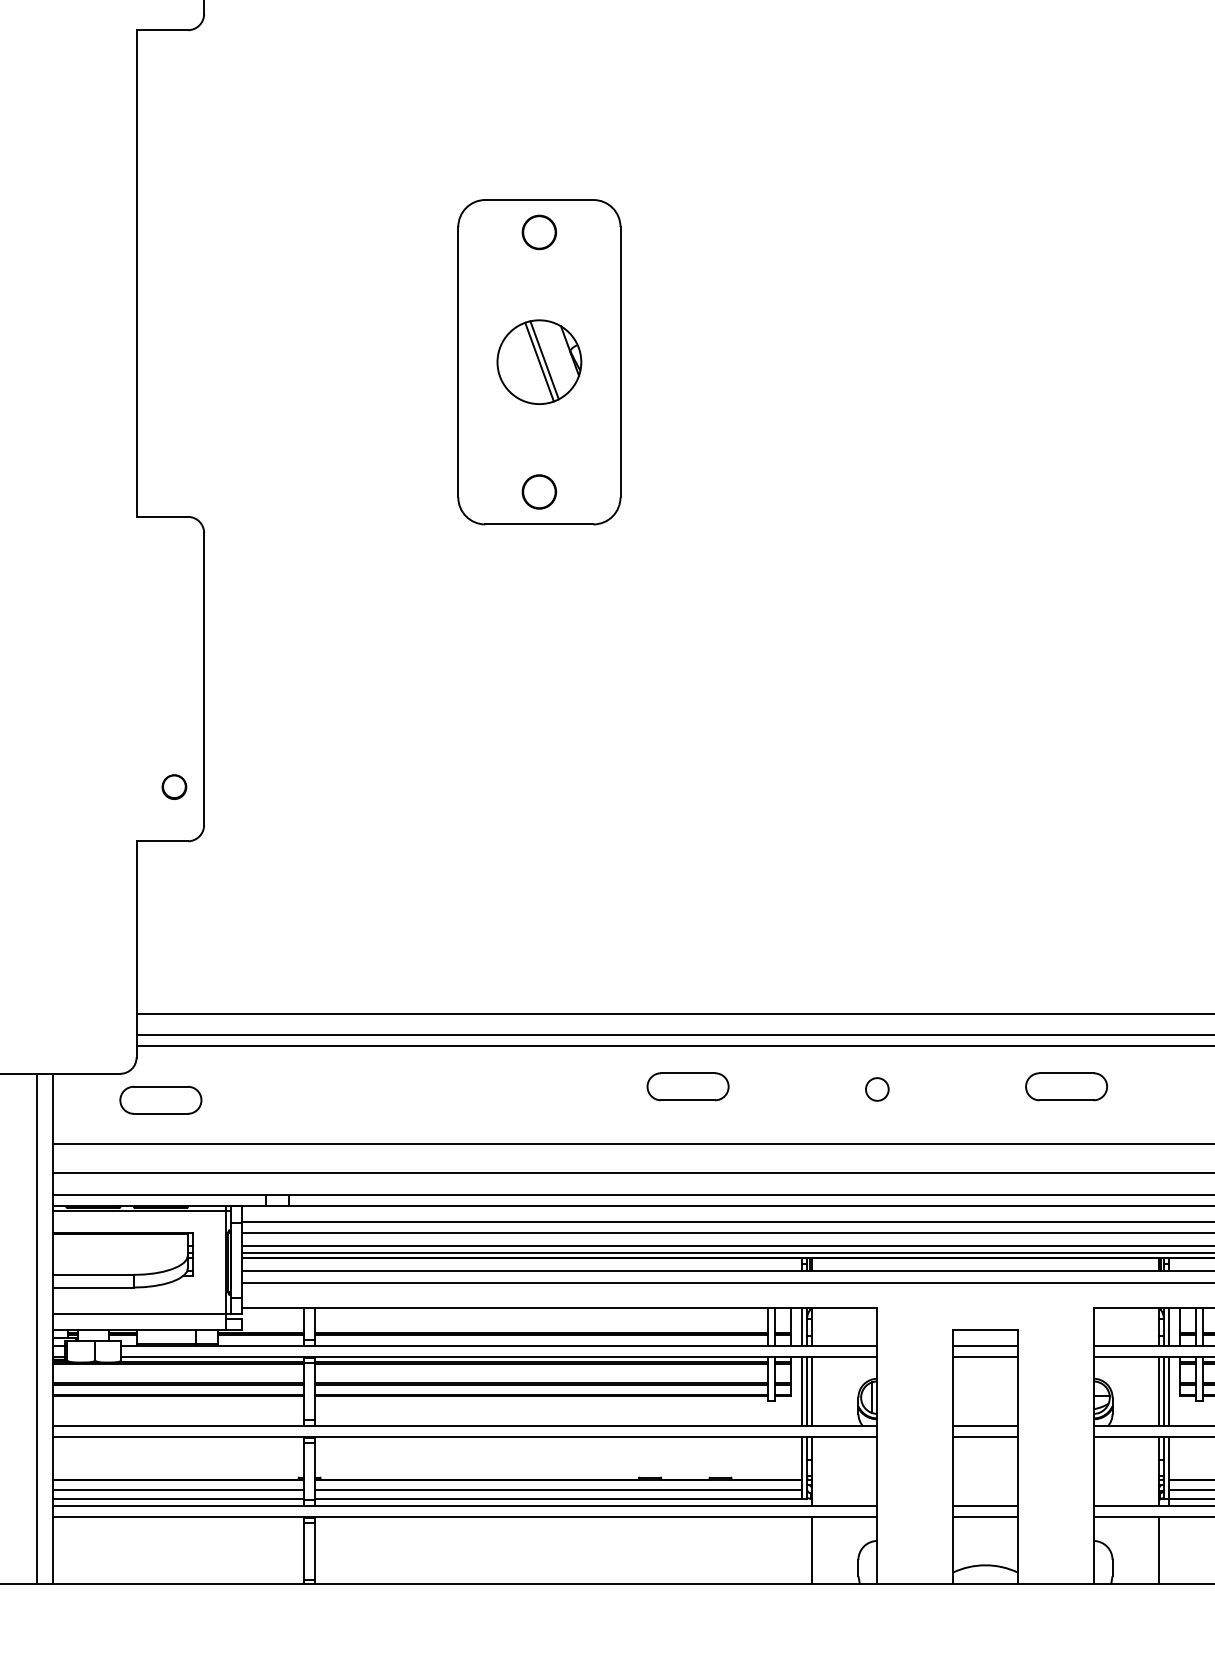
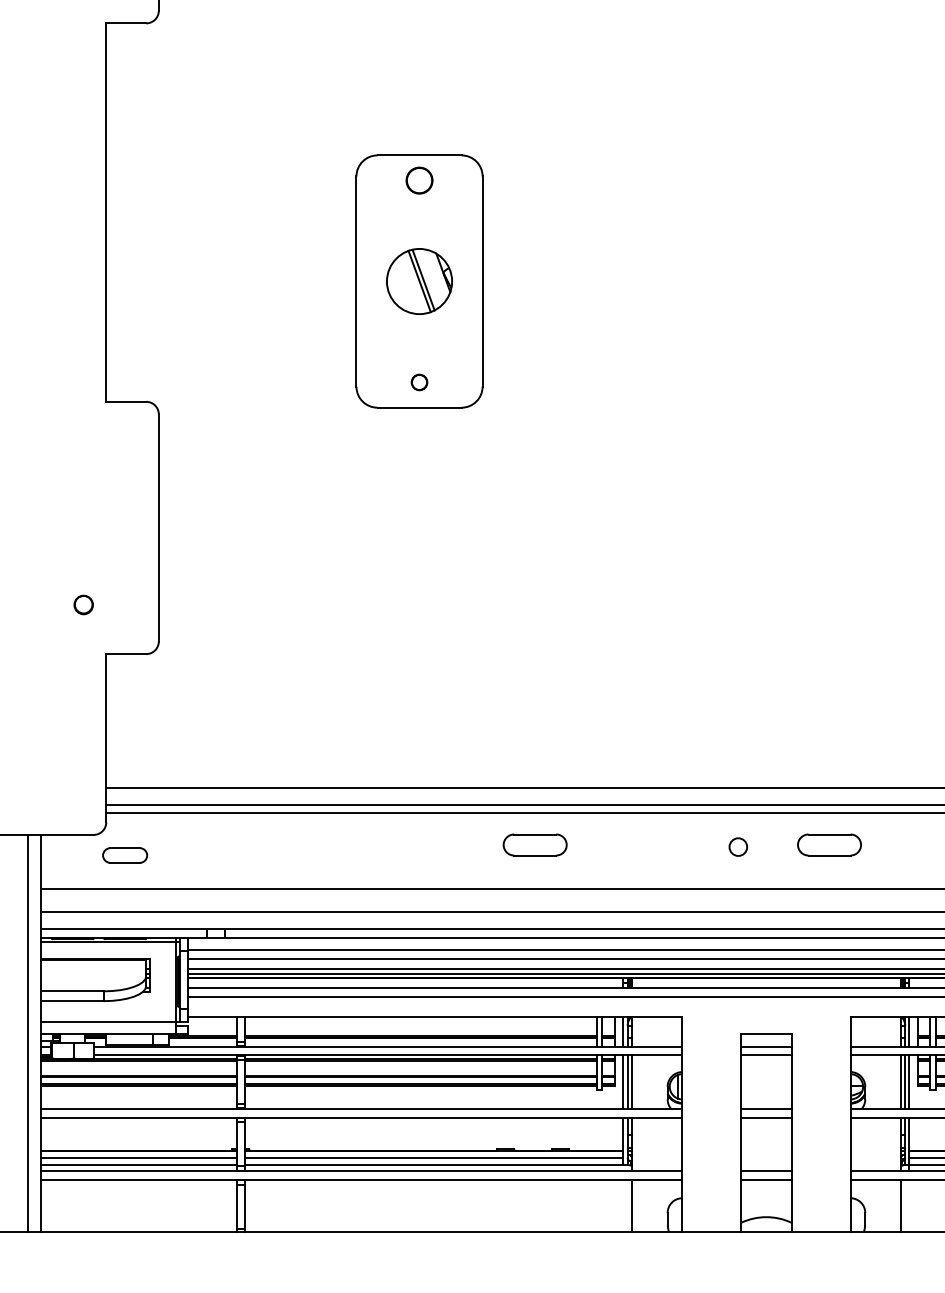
circle: (539, 492) -> (419, 382), size x0.6
part: (174, 786) -> (83, 604), moved
circle: (876, 1088) -> (737, 846), moved
part: (160, 1100) -> (124, 855), size x0.7

